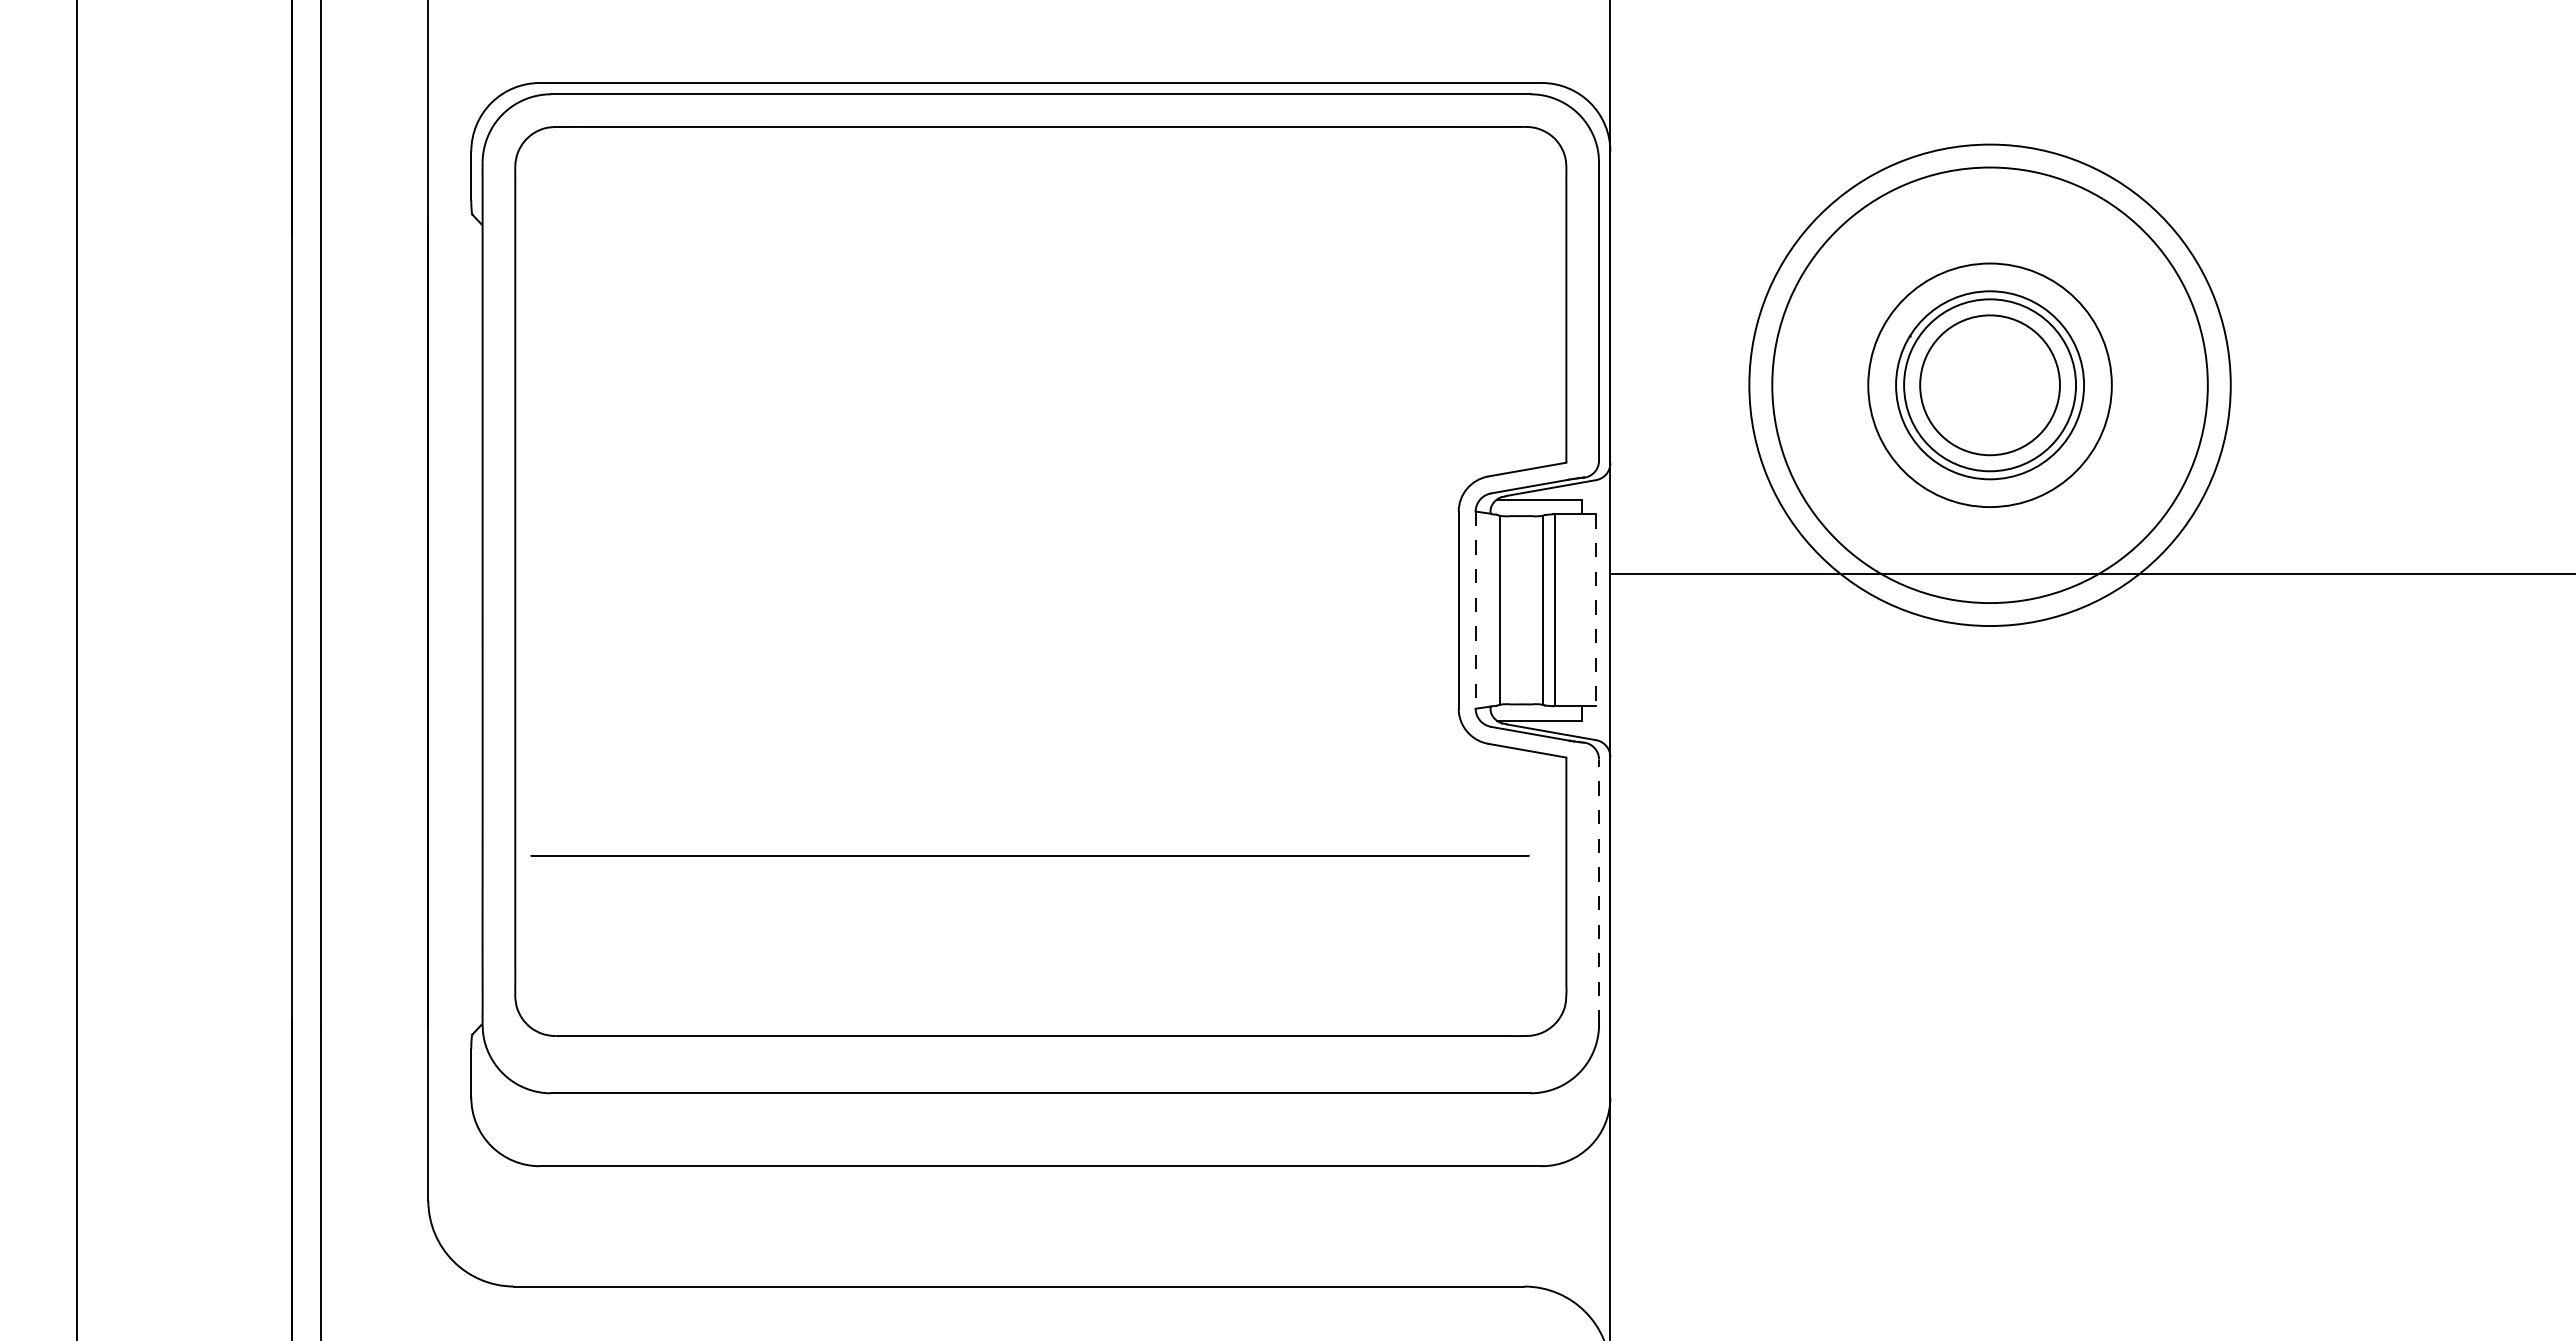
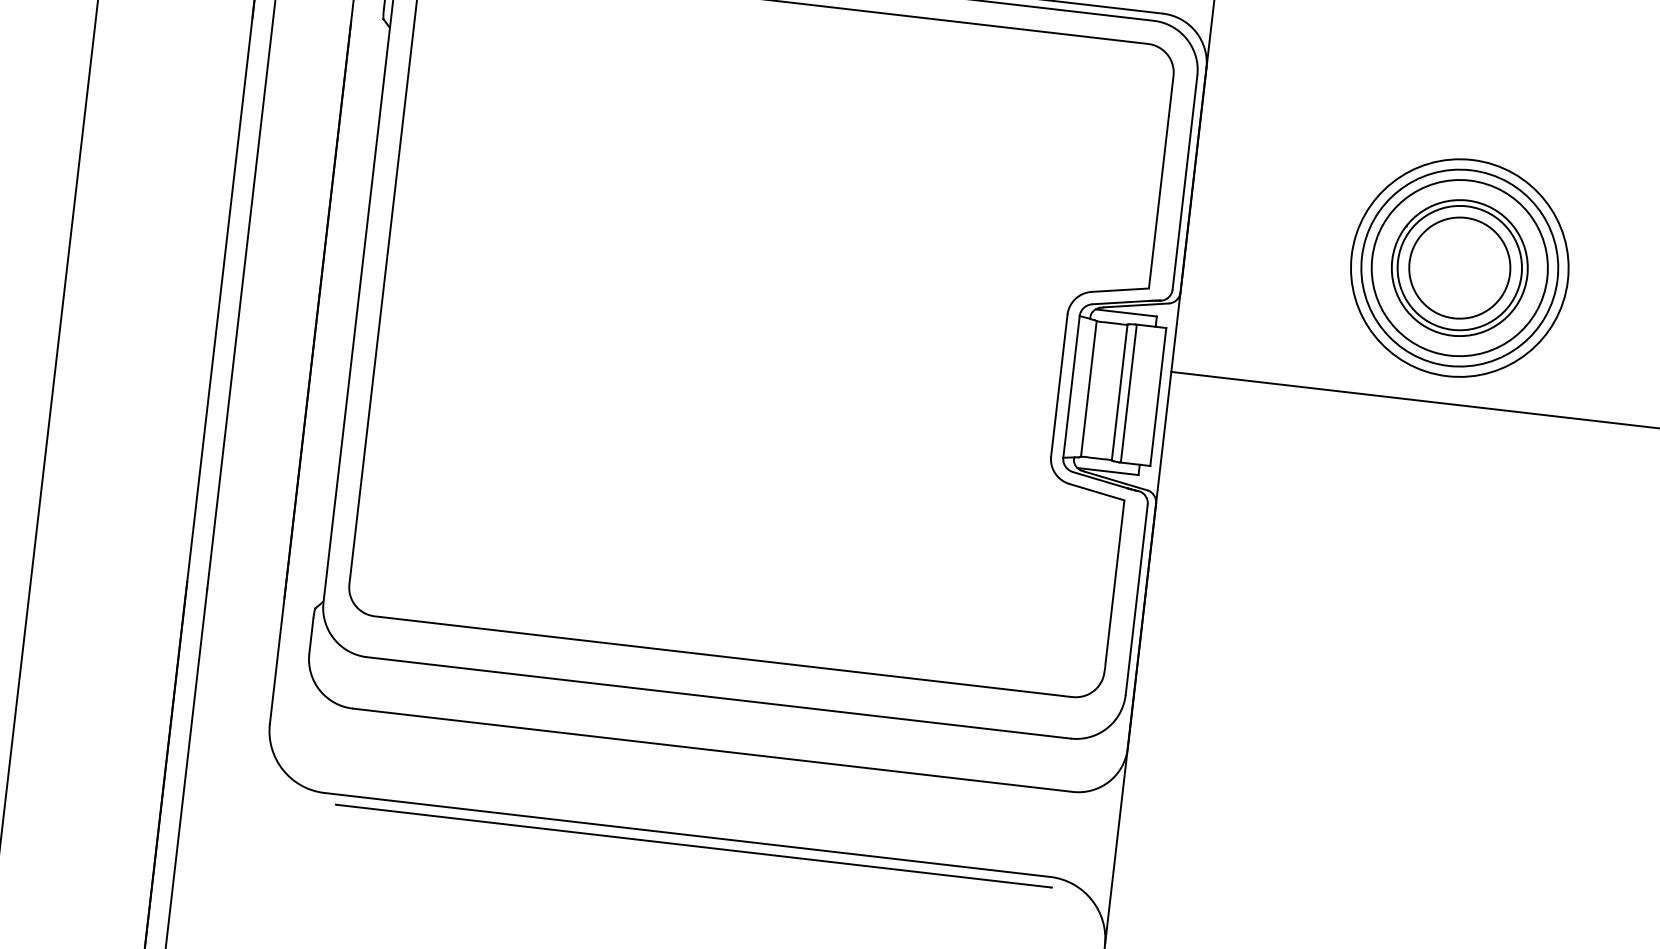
circle: (1989, 384) -> (1459, 267), size x0.62
circle: (1989, 385) -> (1459, 268), size x0.62
line: (1475, 610) -> (1071, 387), dashed -> solid
line: (1596, 610) -> (1158, 397), dashed -> solid
line: (1029, 855) -> (693, 845), moved
line: (1599, 892) -> (1137, 600), dashed -> solid

